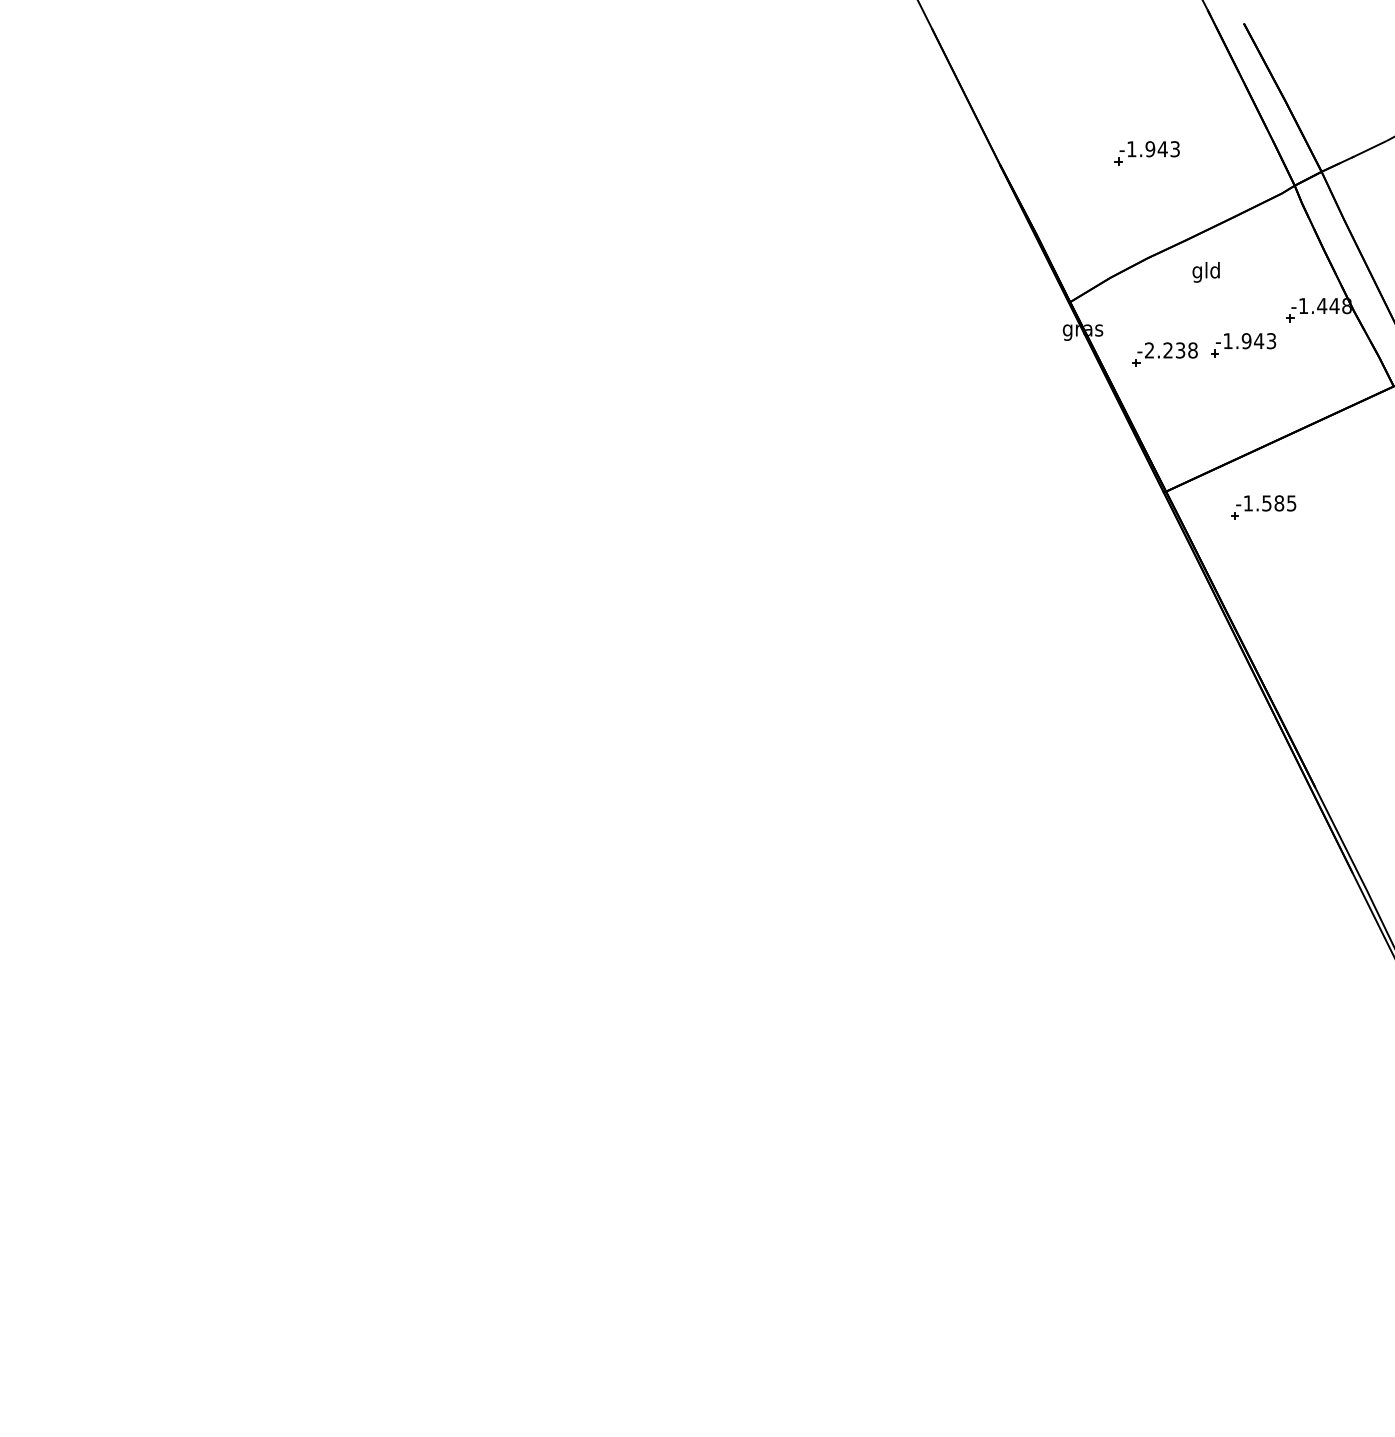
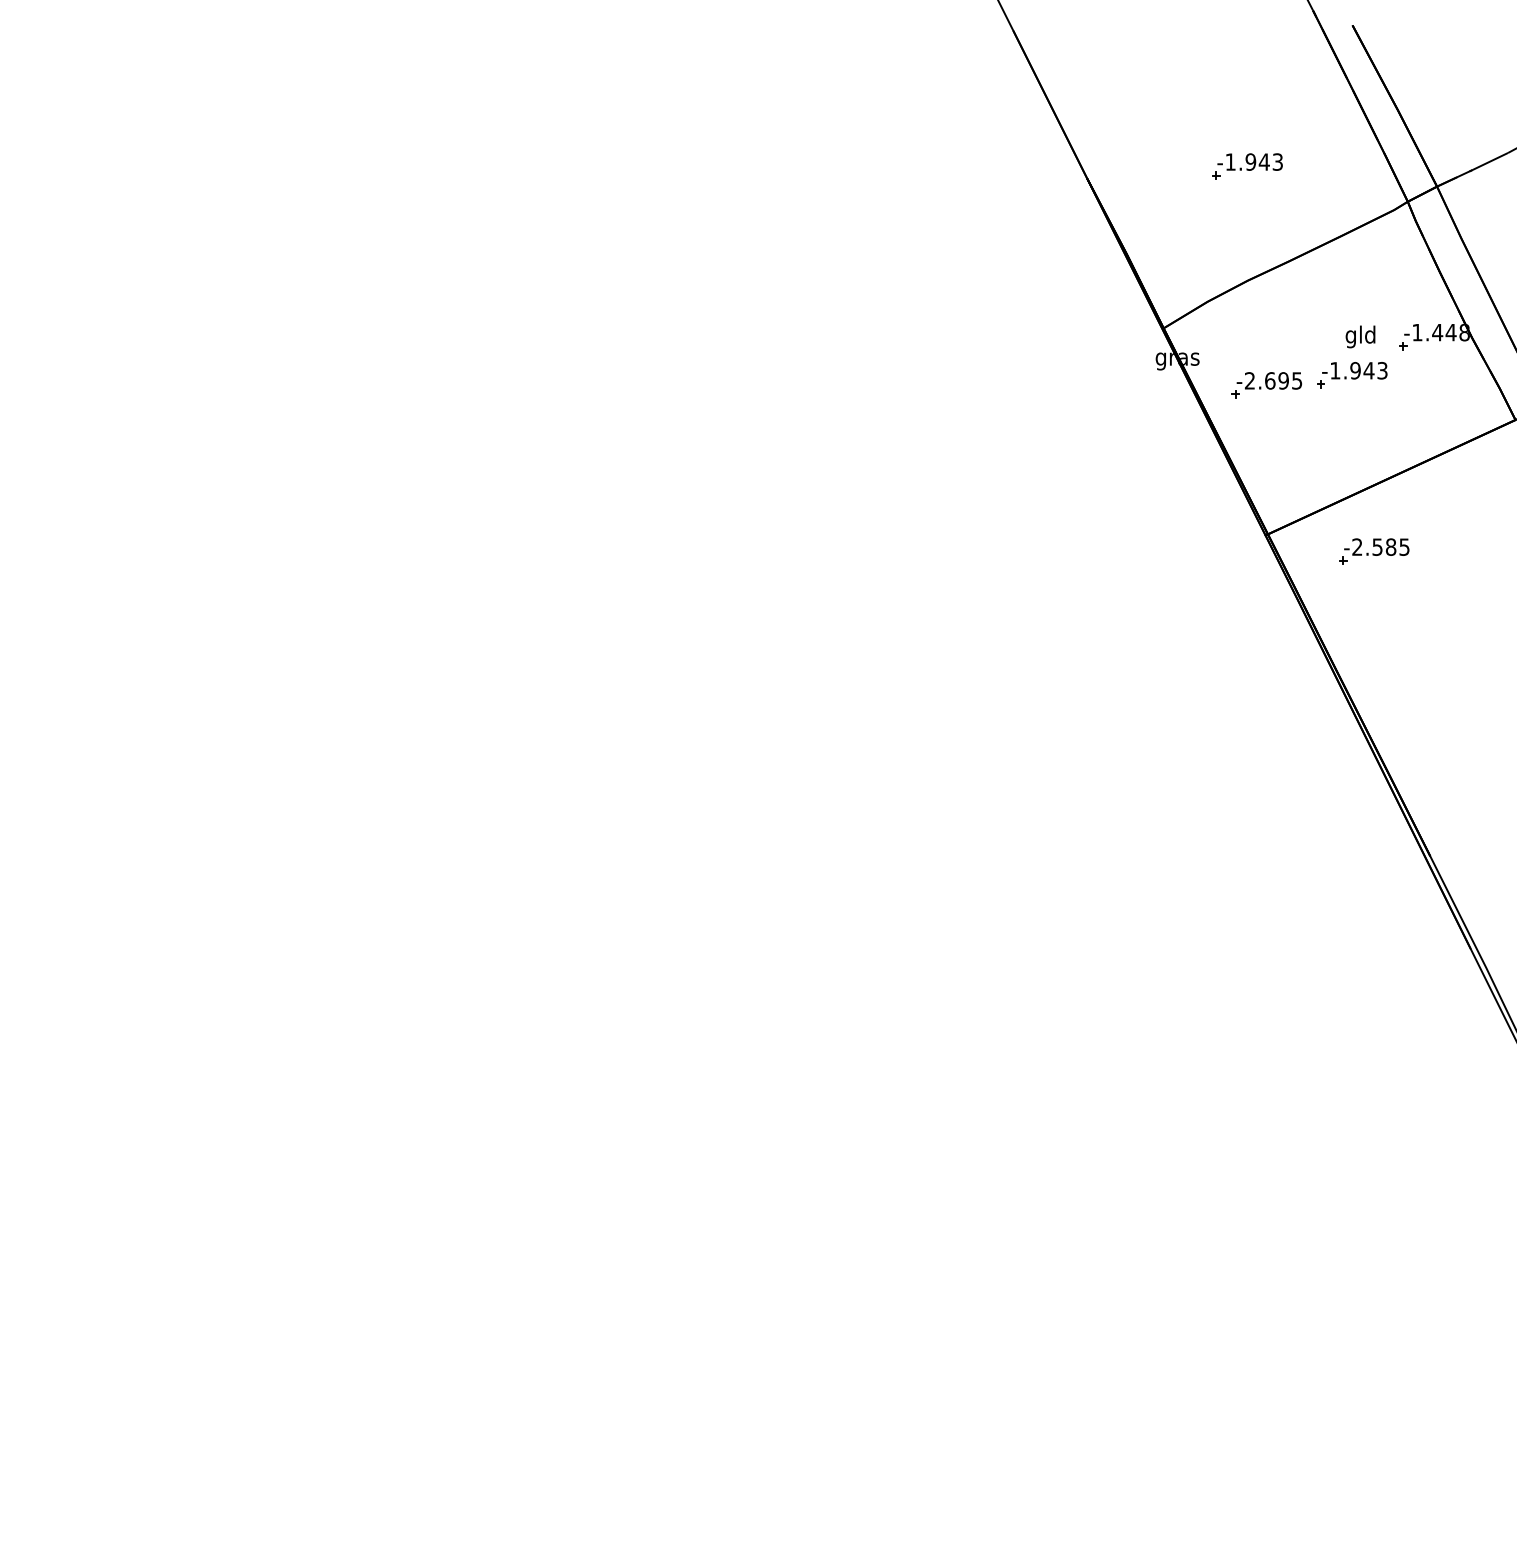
text: (1206, 271) -> (1360, 336), moved
text: (1180, 350) -> (1283, 380), -2.238 -> -2.695
text: (1248, 502) -> (1357, 546), -1.585 -> -2.585

